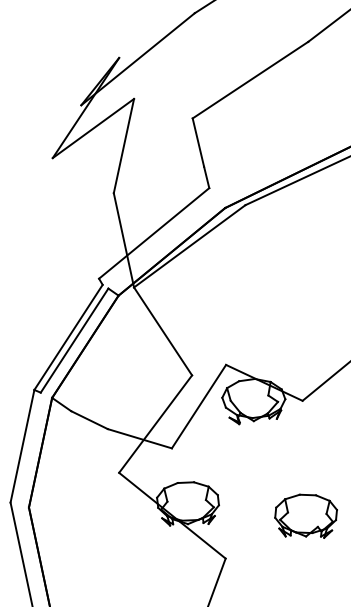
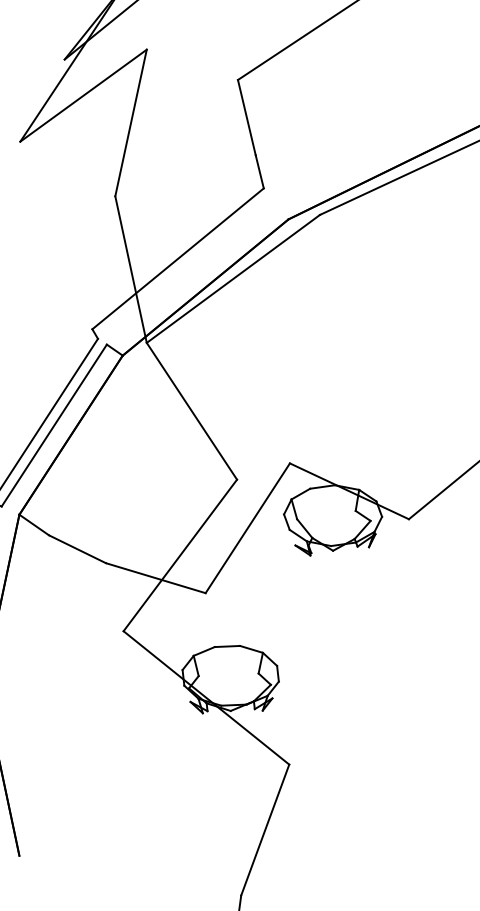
part: (305, 515) -> (413, 697), removed

